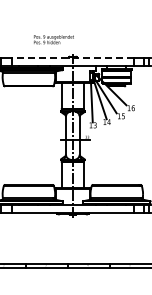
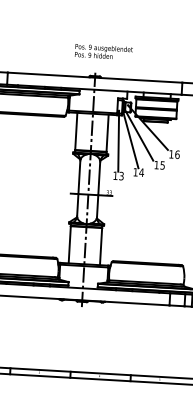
text: (53, 39) -> (103, 51), moved
line: (72, 57) -> (94, 77), dashed -> solid

